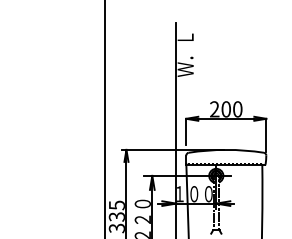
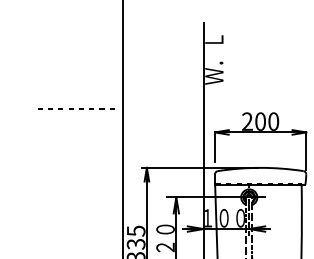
line: (63, 98) -> (75, 109), added

